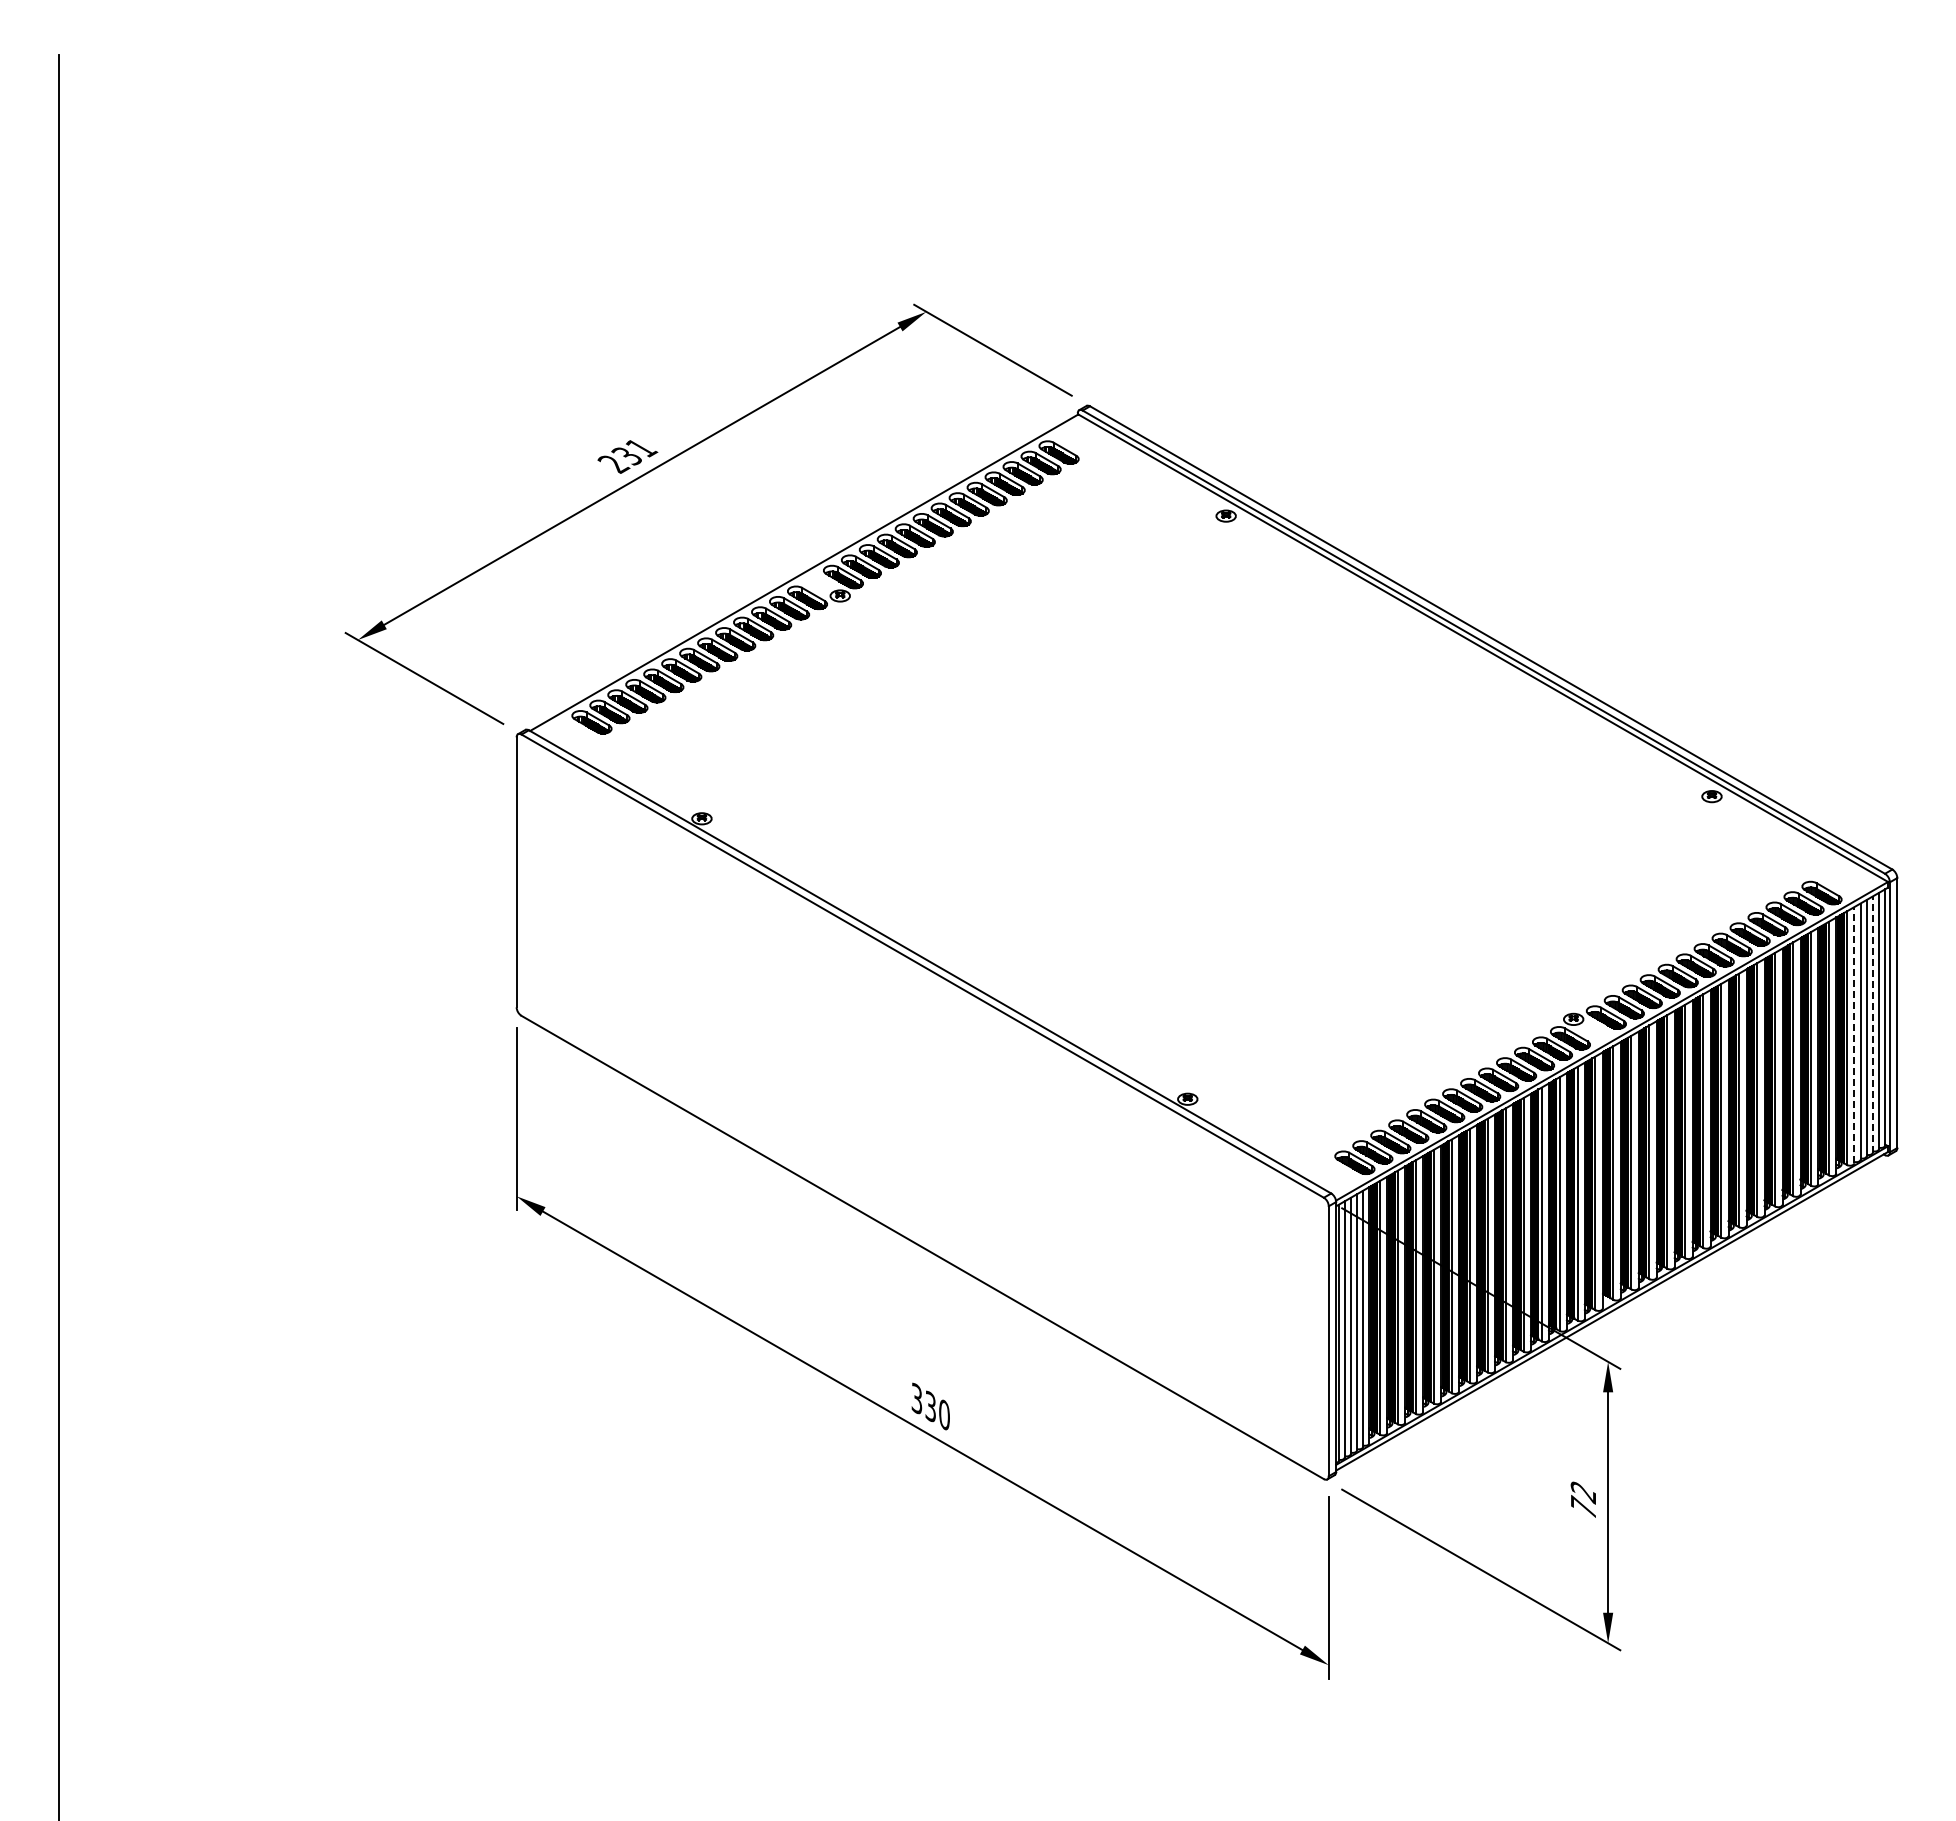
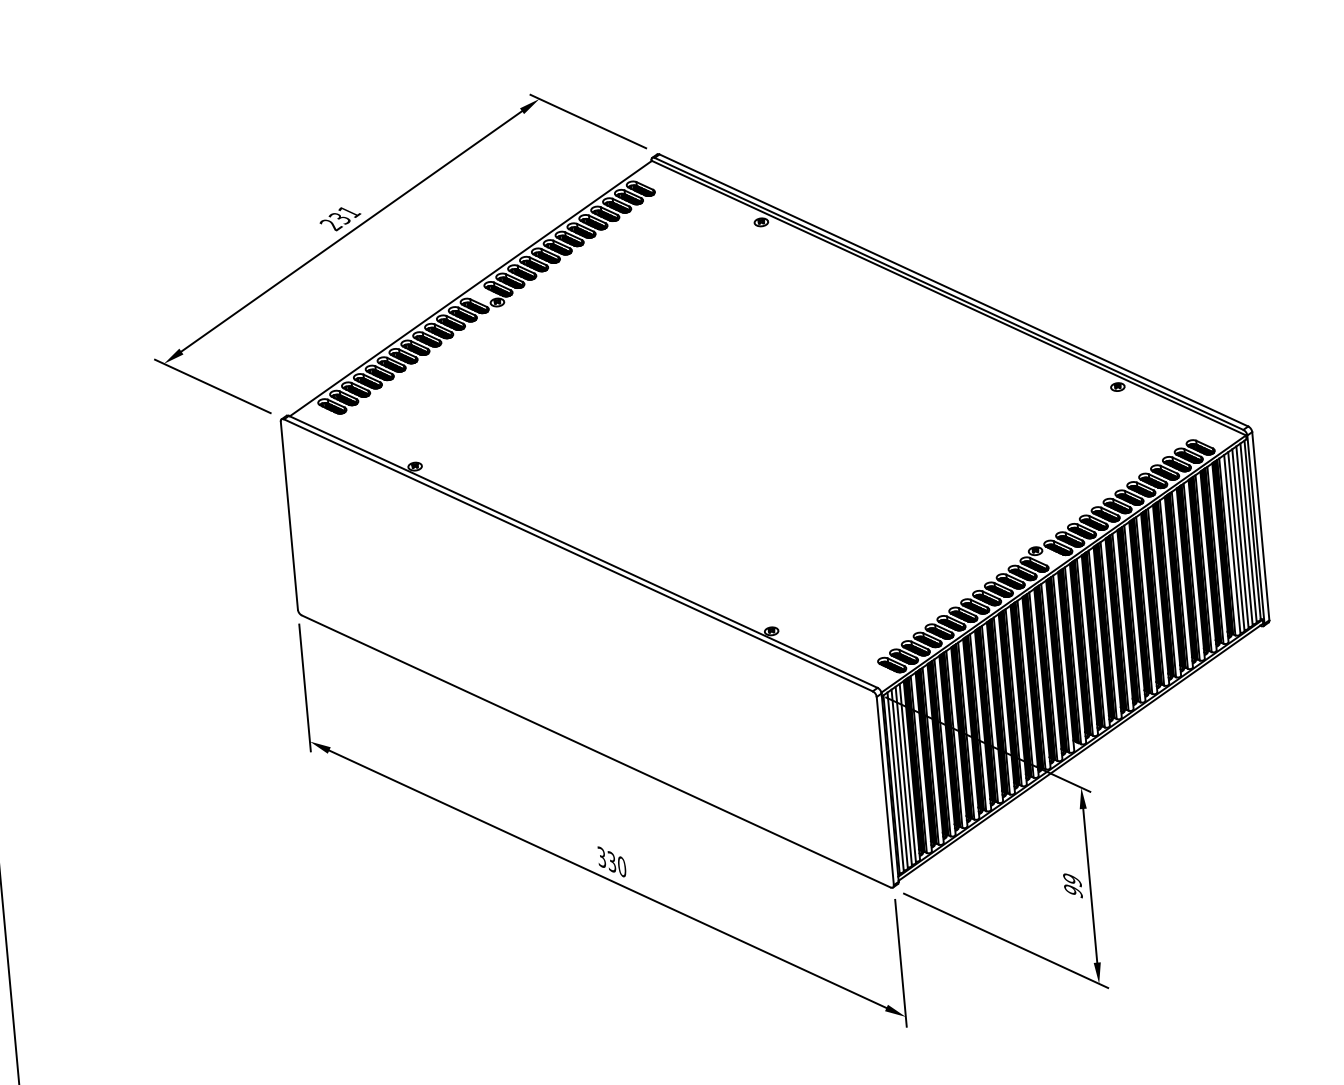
line: (1872, 1024) -> (1244, 535), dashed -> solid
line: (1854, 1034) -> (1232, 543), dashed -> solid
text: (1583, 1500) -> (1072, 885), 72 -> 99

